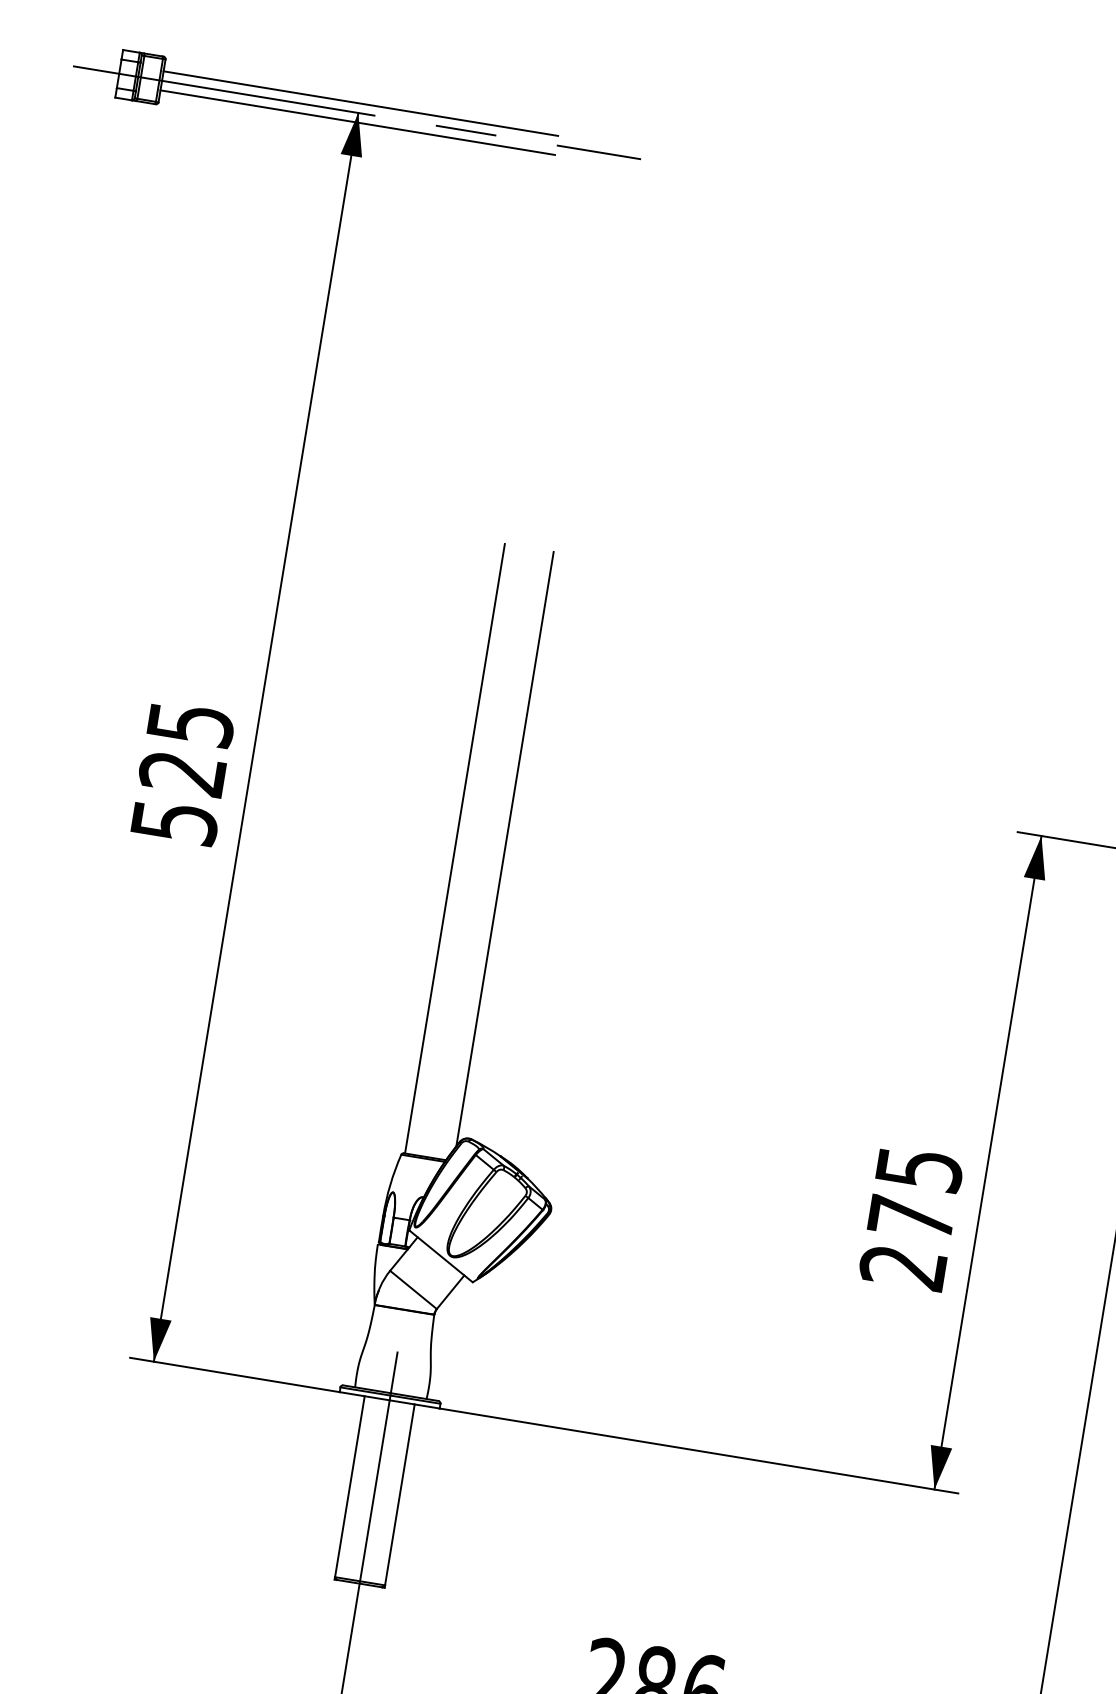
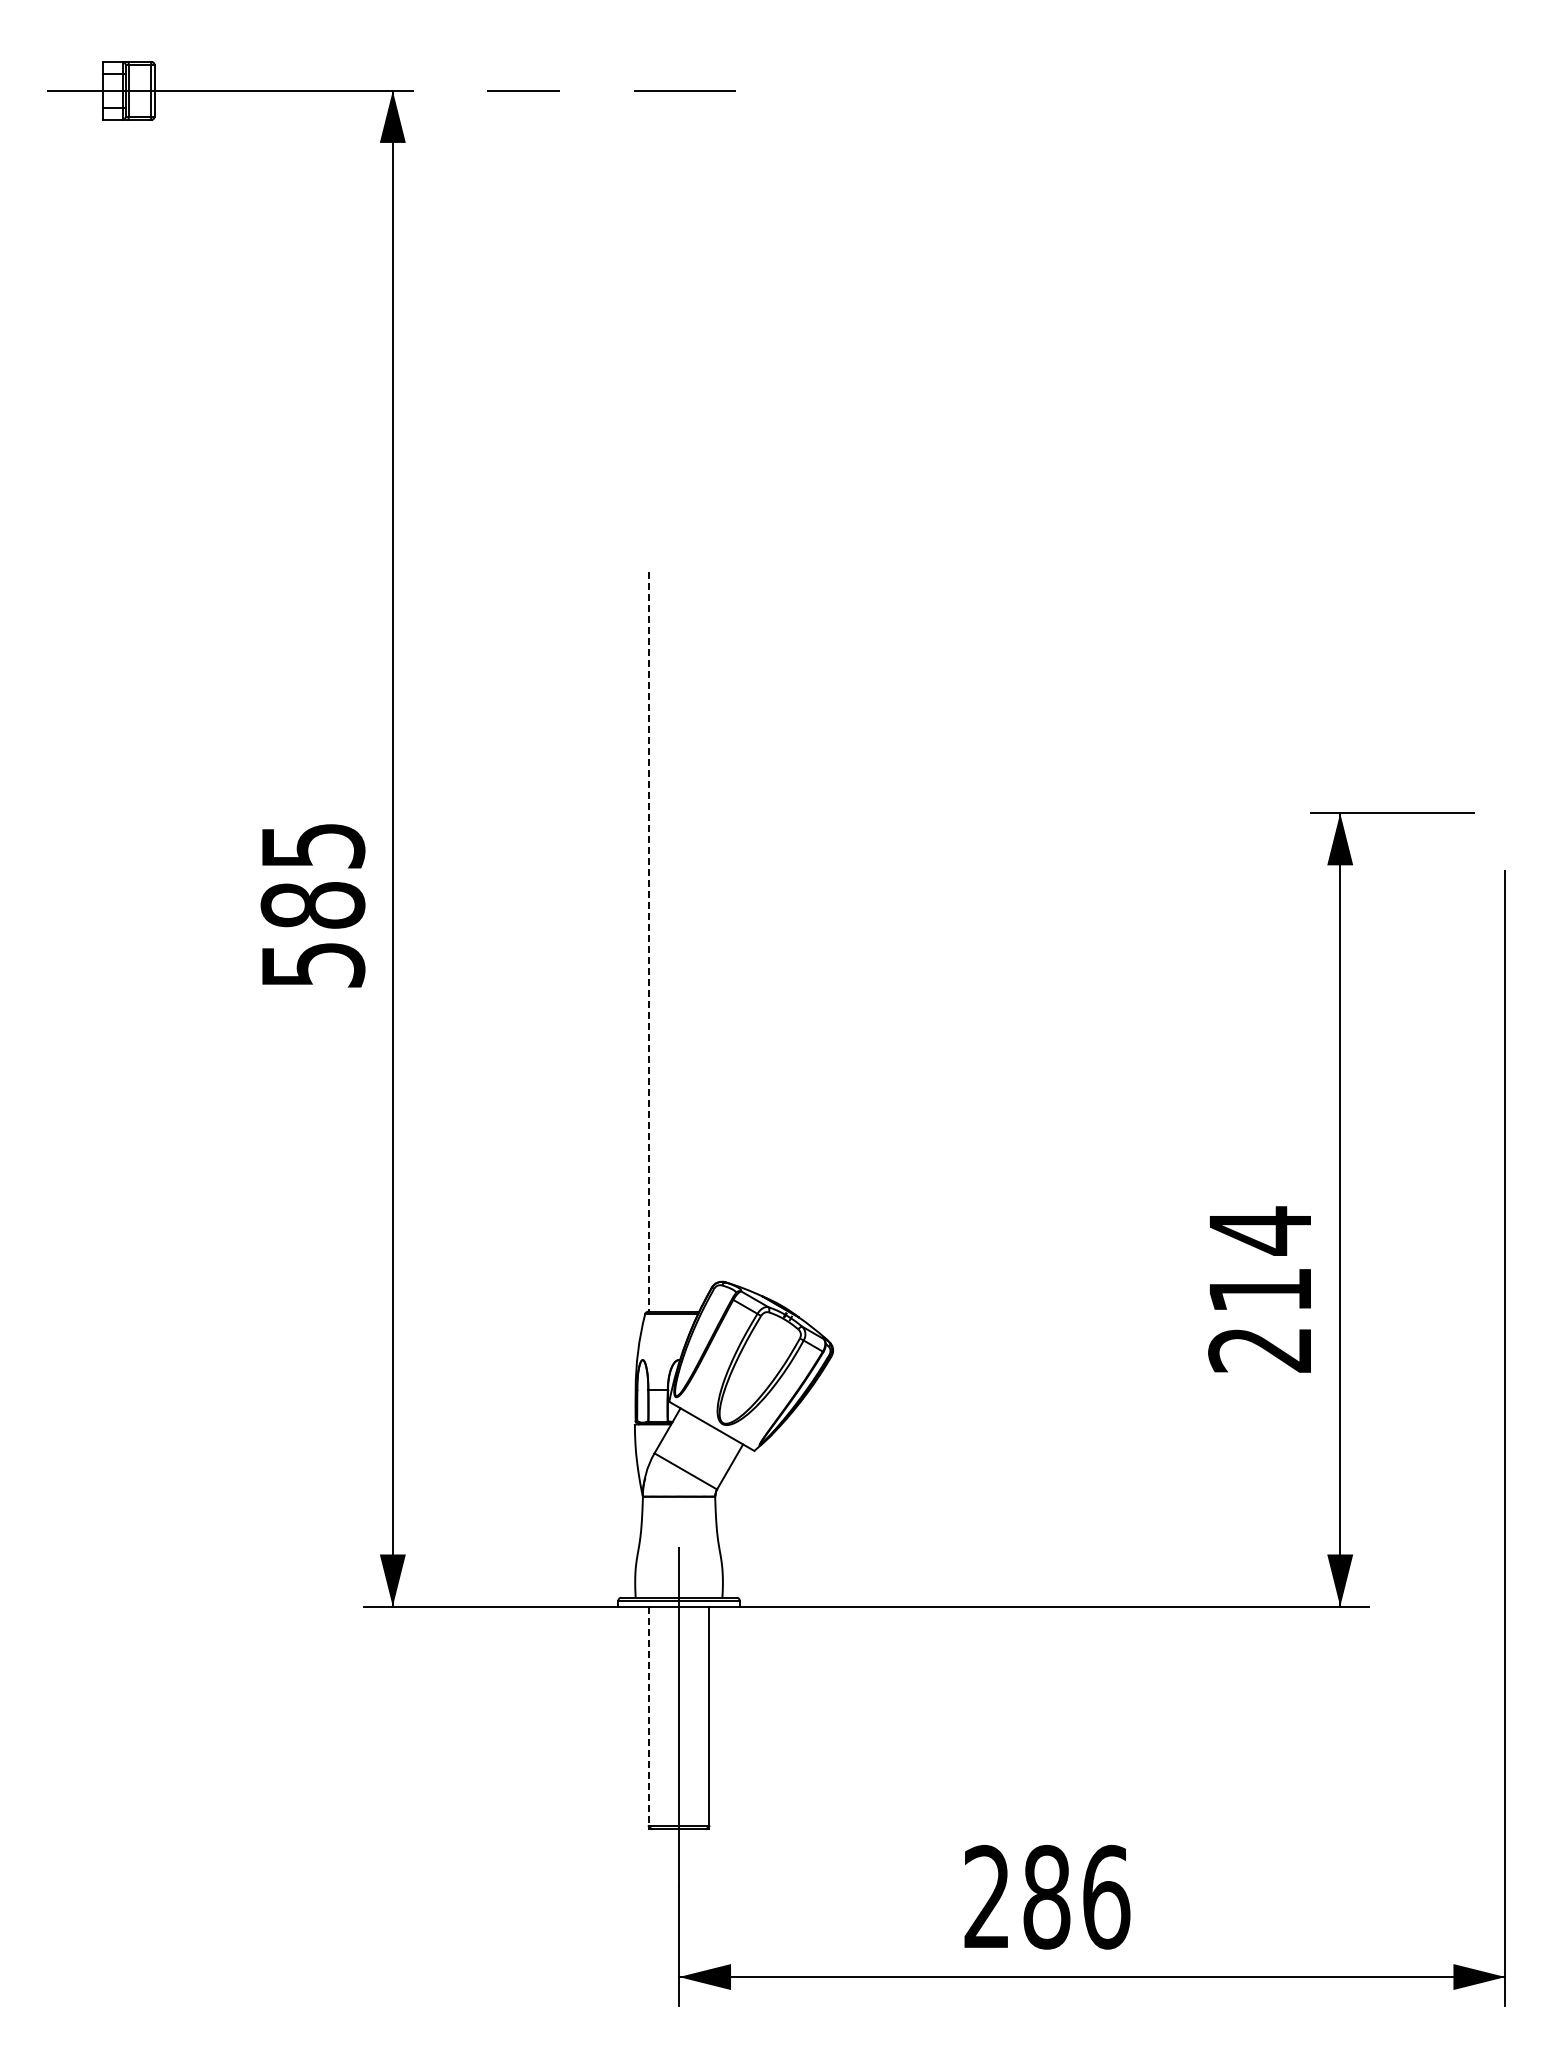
line: (360, 103) -> (393, 79), removed
line: (357, 122) -> (393, 102), removed
text: (182, 773) -> (312, 905), 525 -> 585
line: (455, 848) -> (649, 941), solid -> dashed
line: (504, 848) -> (708, 932), removed
text: (915, 1192) -> (1260, 1259), 275 -> 214
line: (349, 1486) -> (648, 1716), solid -> dashed

